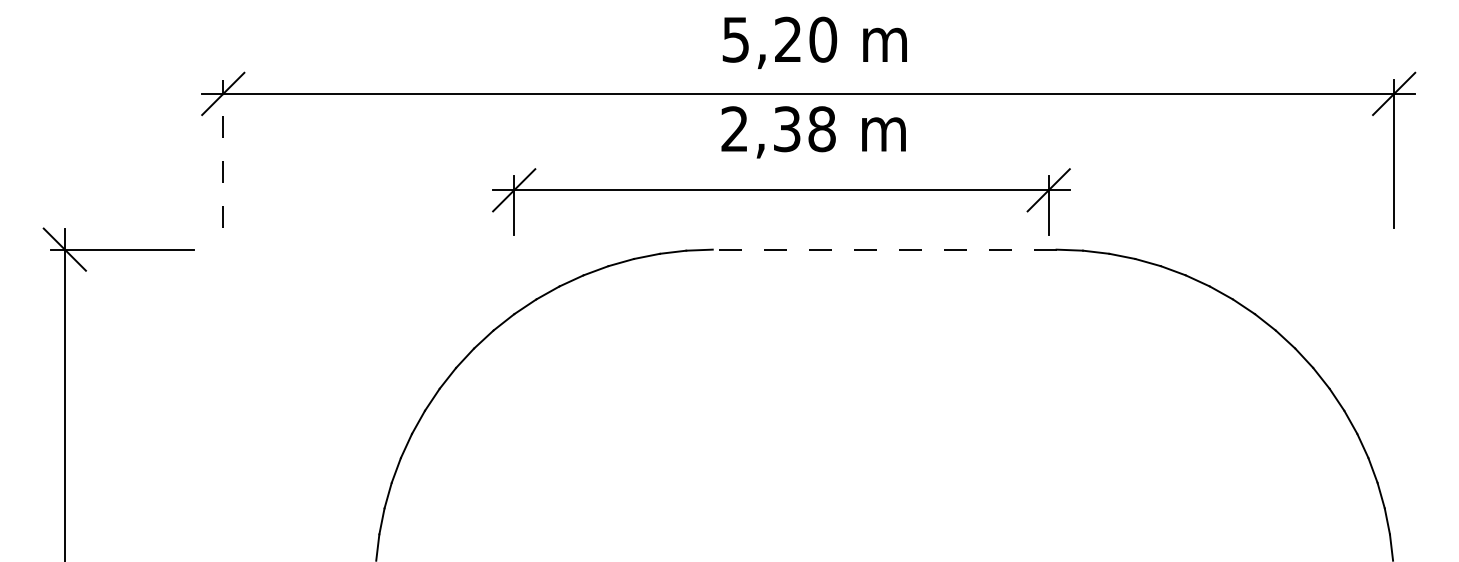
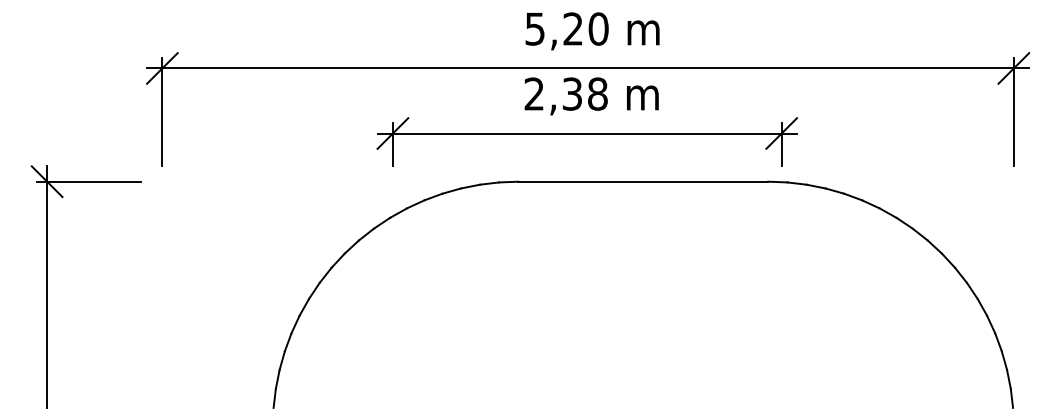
line: (223, 154) -> (162, 112), dashed -> solid
part: (781, 191) -> (587, 134), moved
line: (883, 249) -> (642, 181), dashed -> solid

